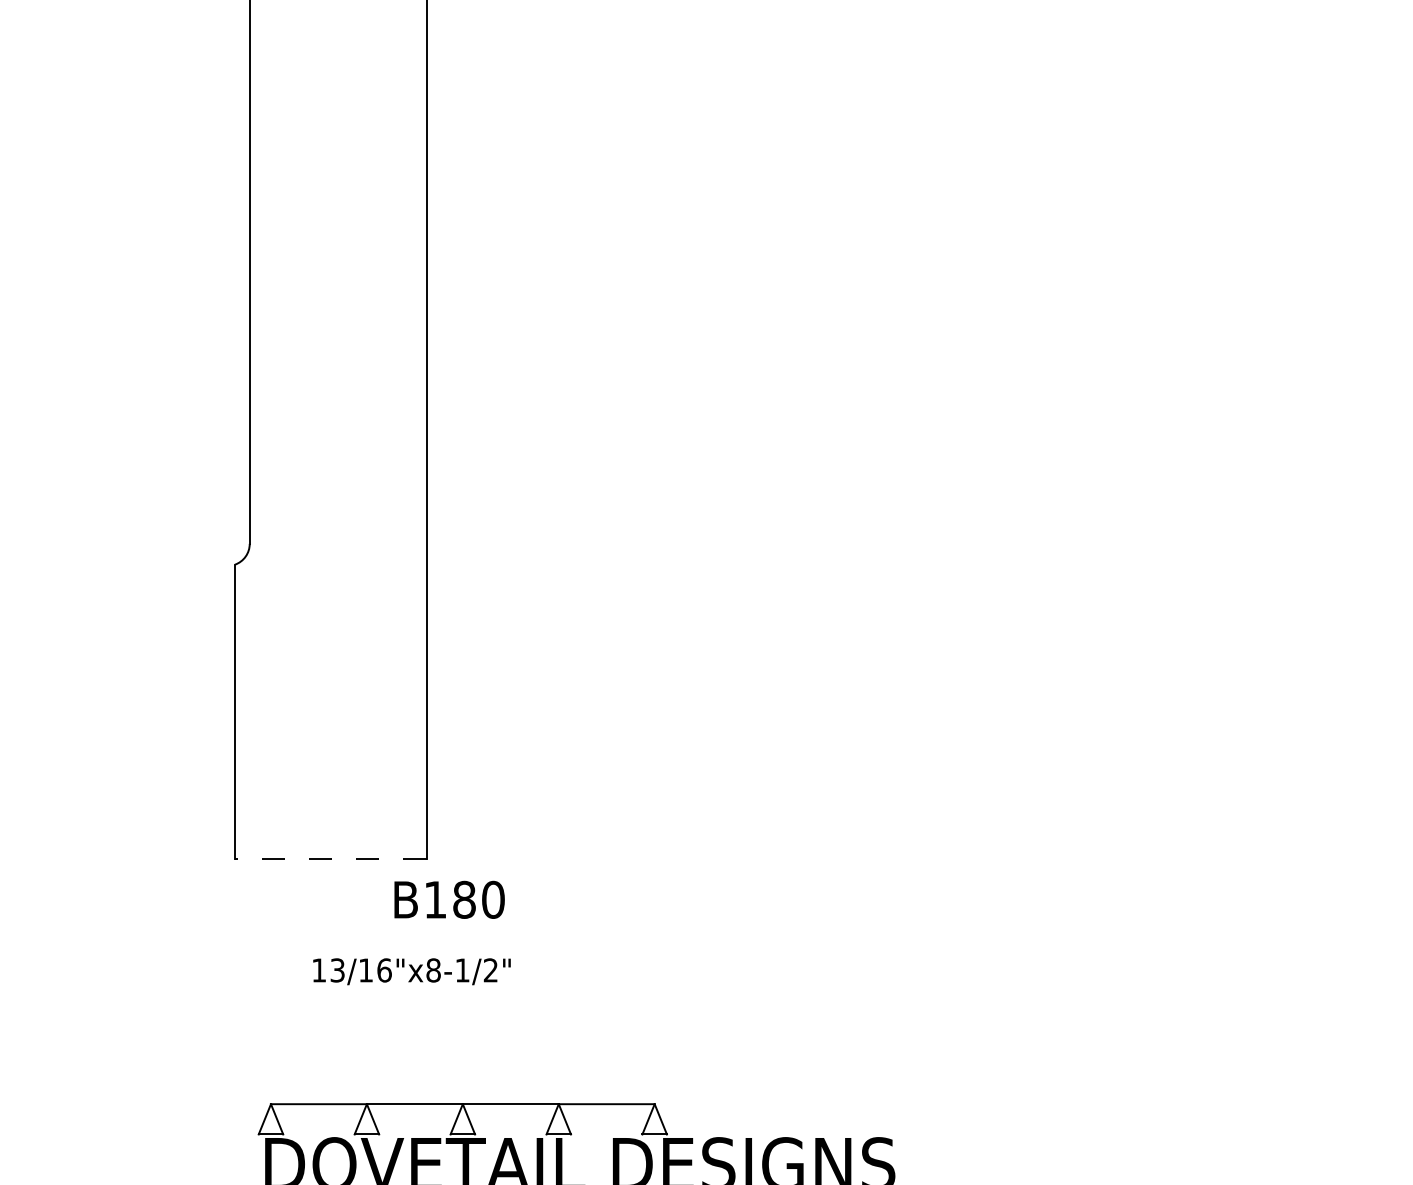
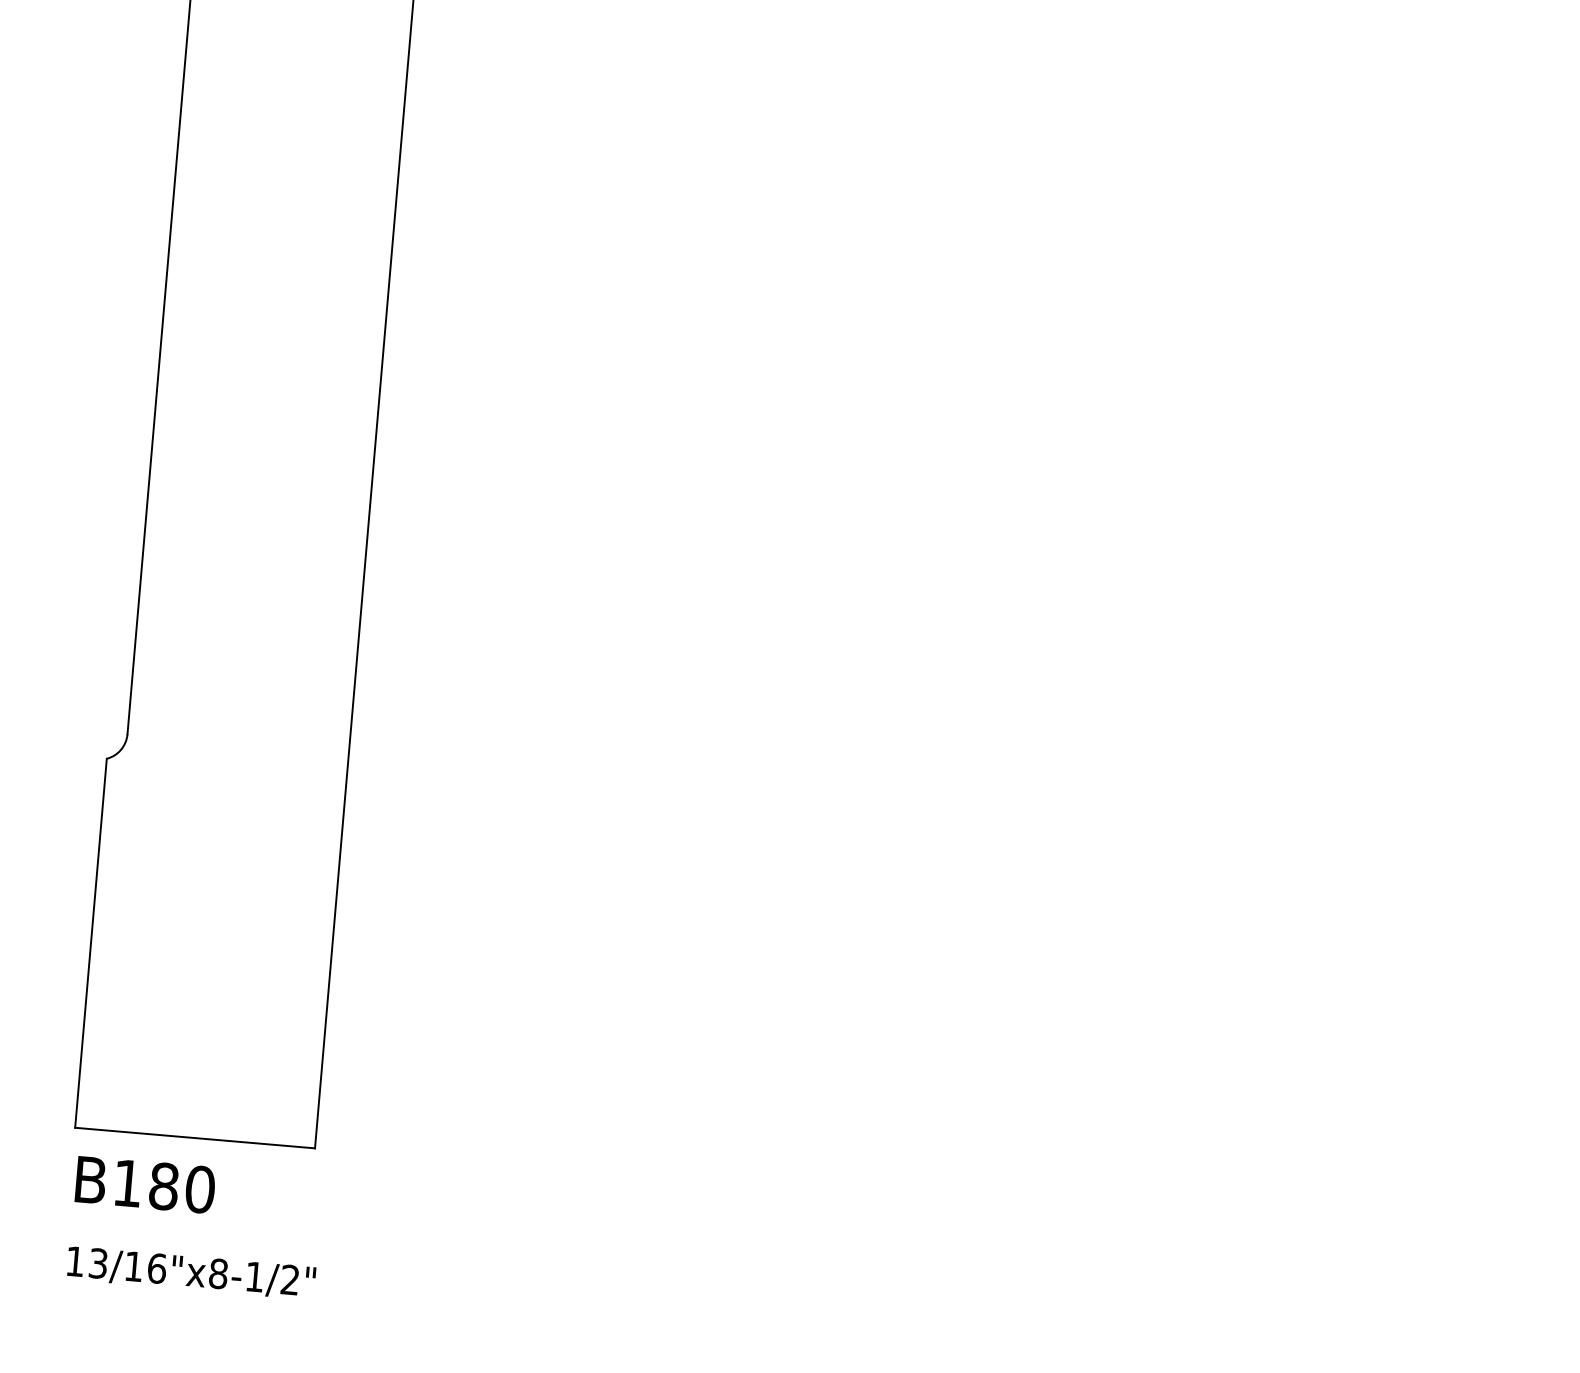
line: (330, 859) -> (194, 1138), dashed -> solid
text: (449, 899) -> (145, 1184), moved
text: (411, 971) -> (190, 1272), moved

